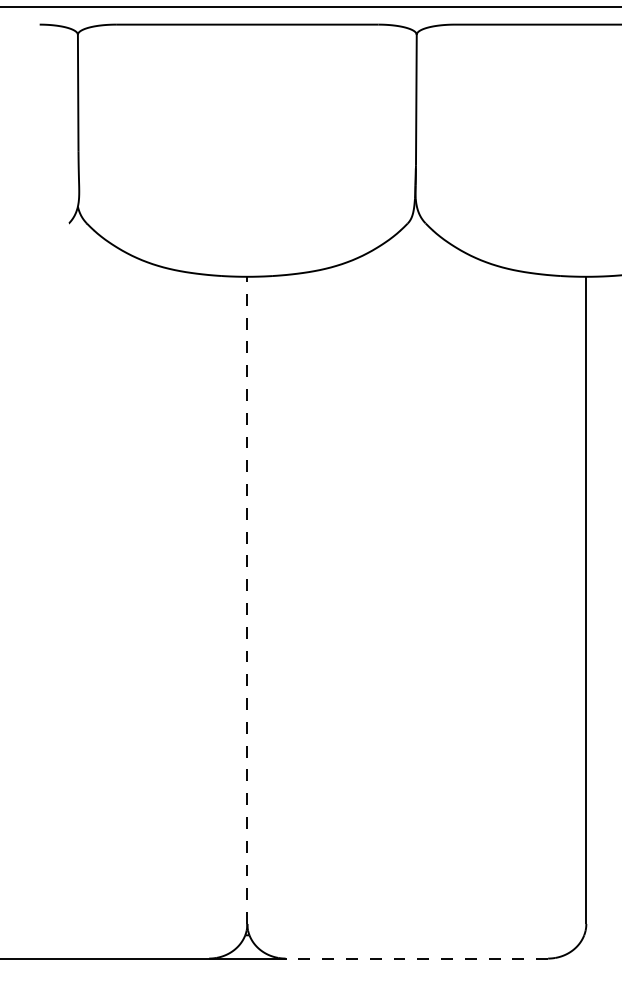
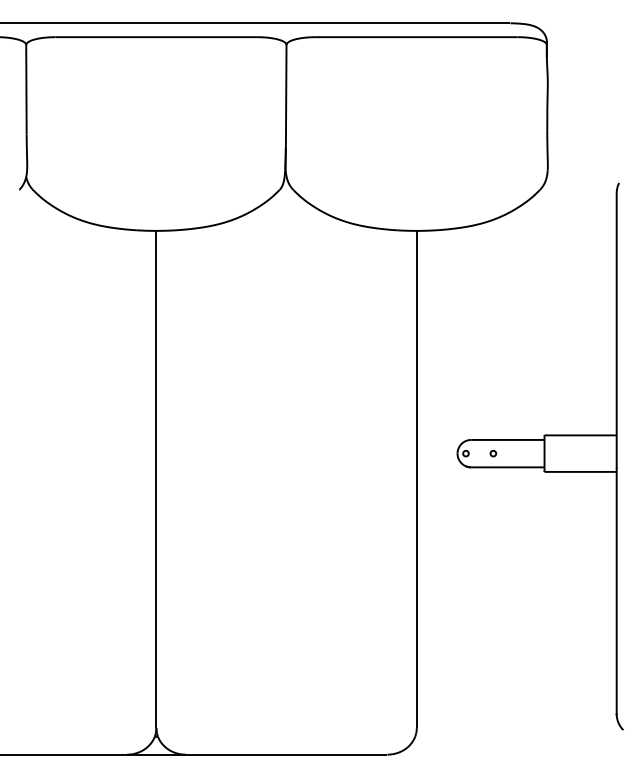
line: (247, 600) -> (156, 479), dashed -> solid
line: (416, 958) -> (286, 754), dashed -> solid

